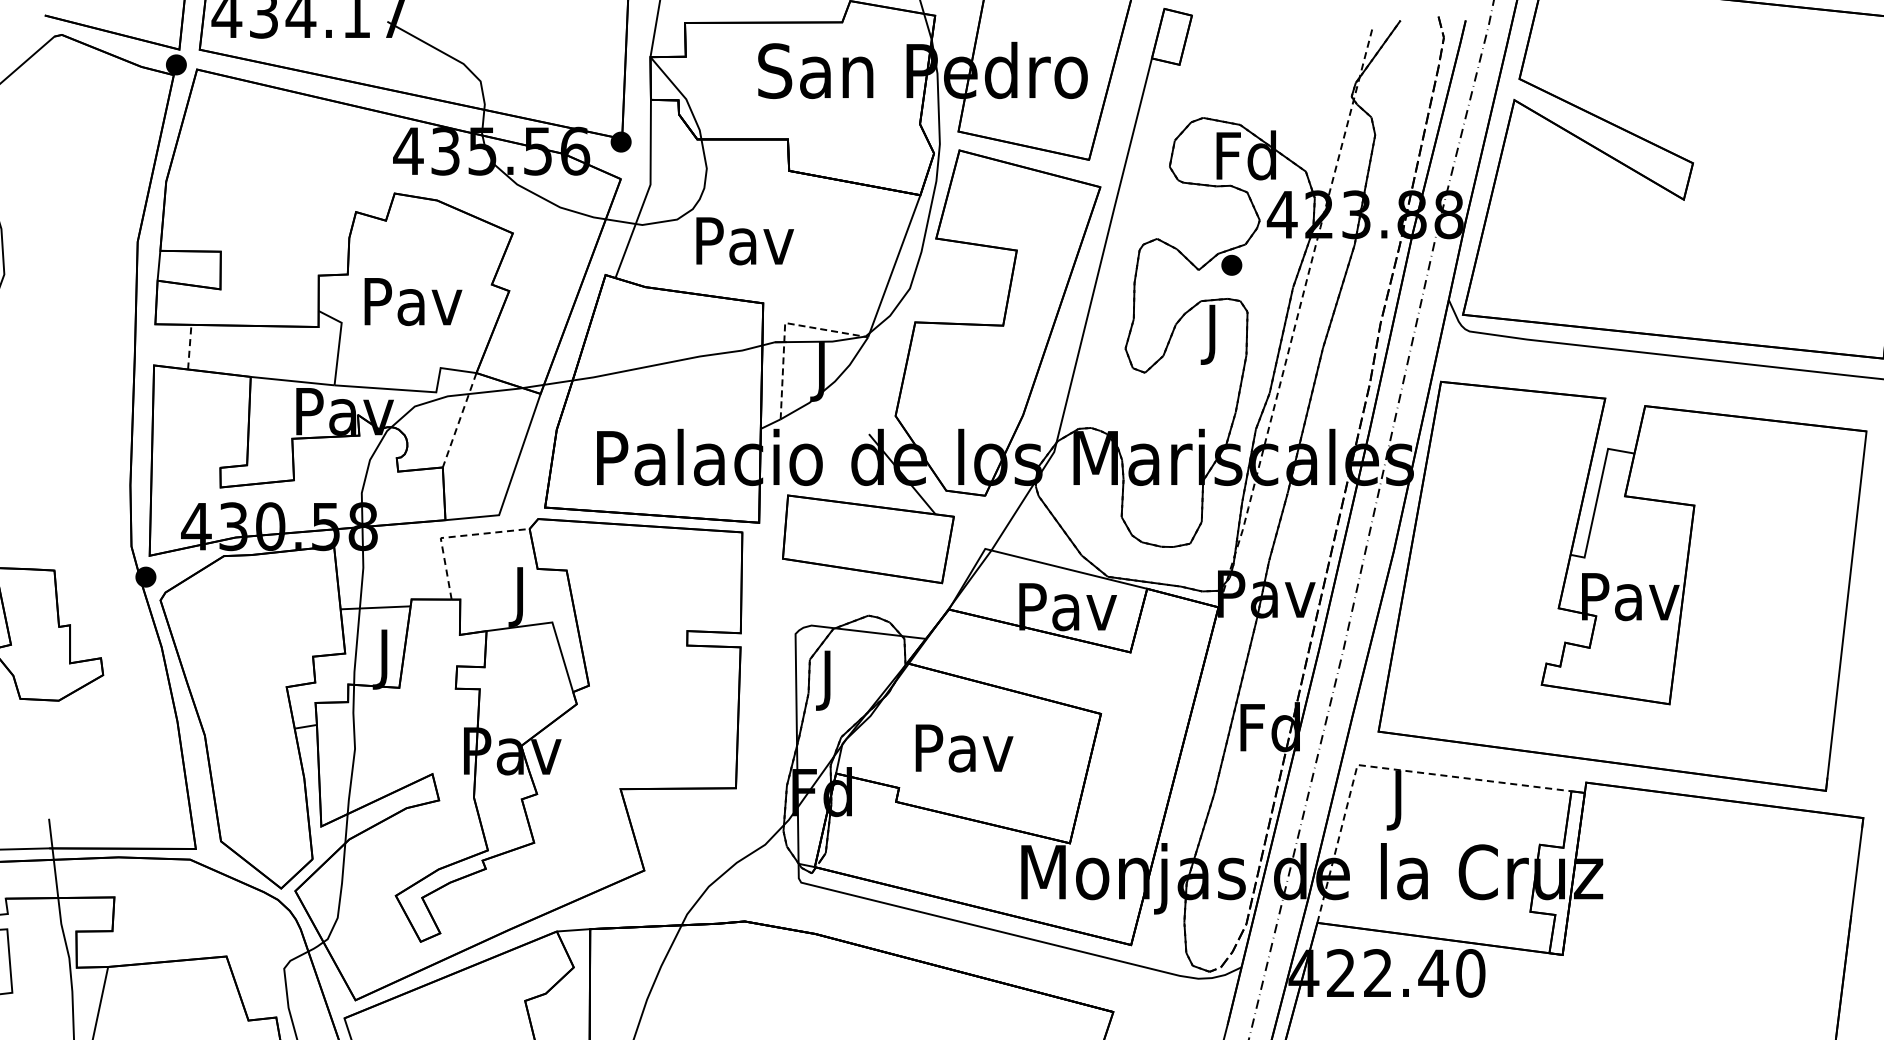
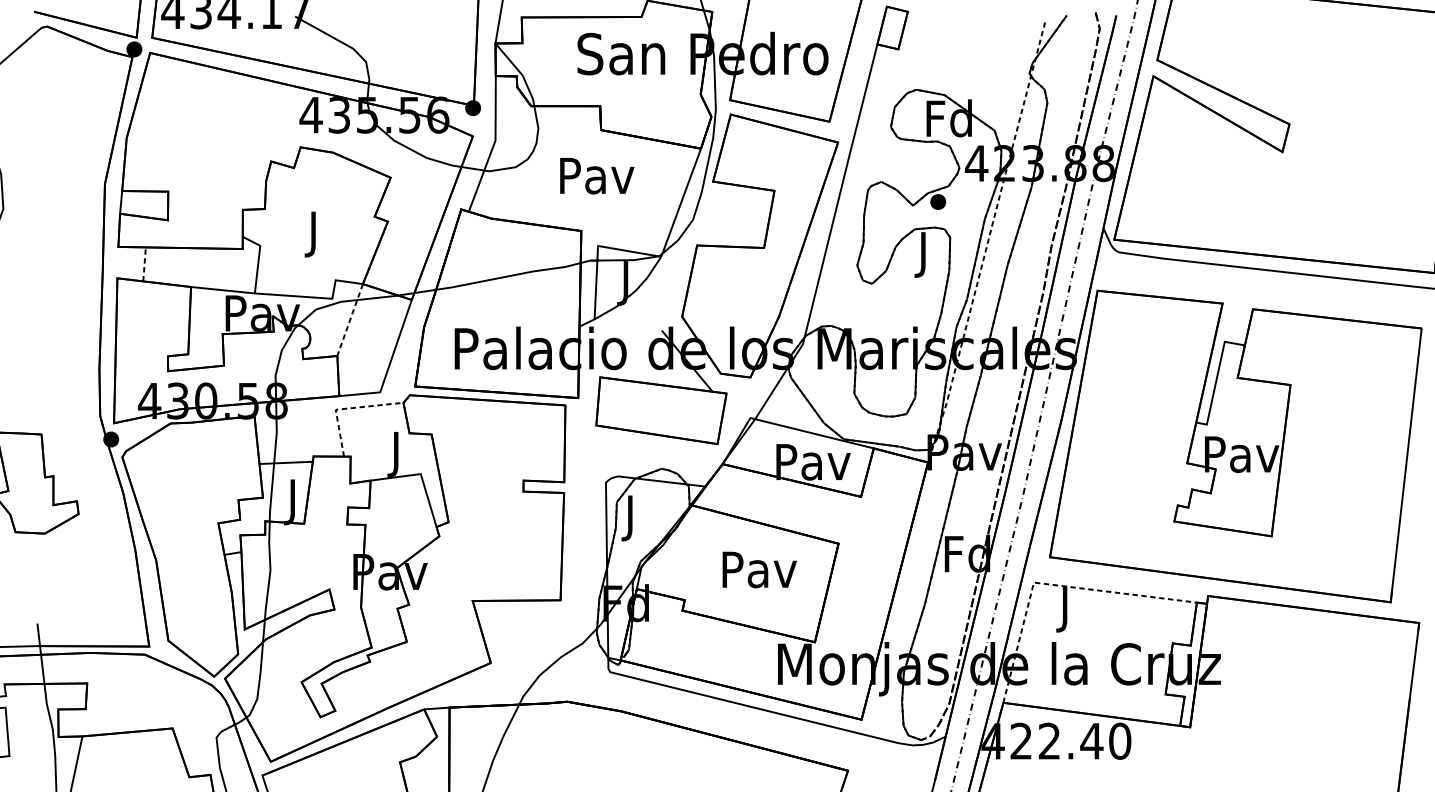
text: (744, 241) -> (596, 176), moved
text: (413, 308) -> (314, 234), Pav -> J
line: (784, 327) -> (597, 249), dashed -> solid
text: (964, 748) -> (759, 570), moved

